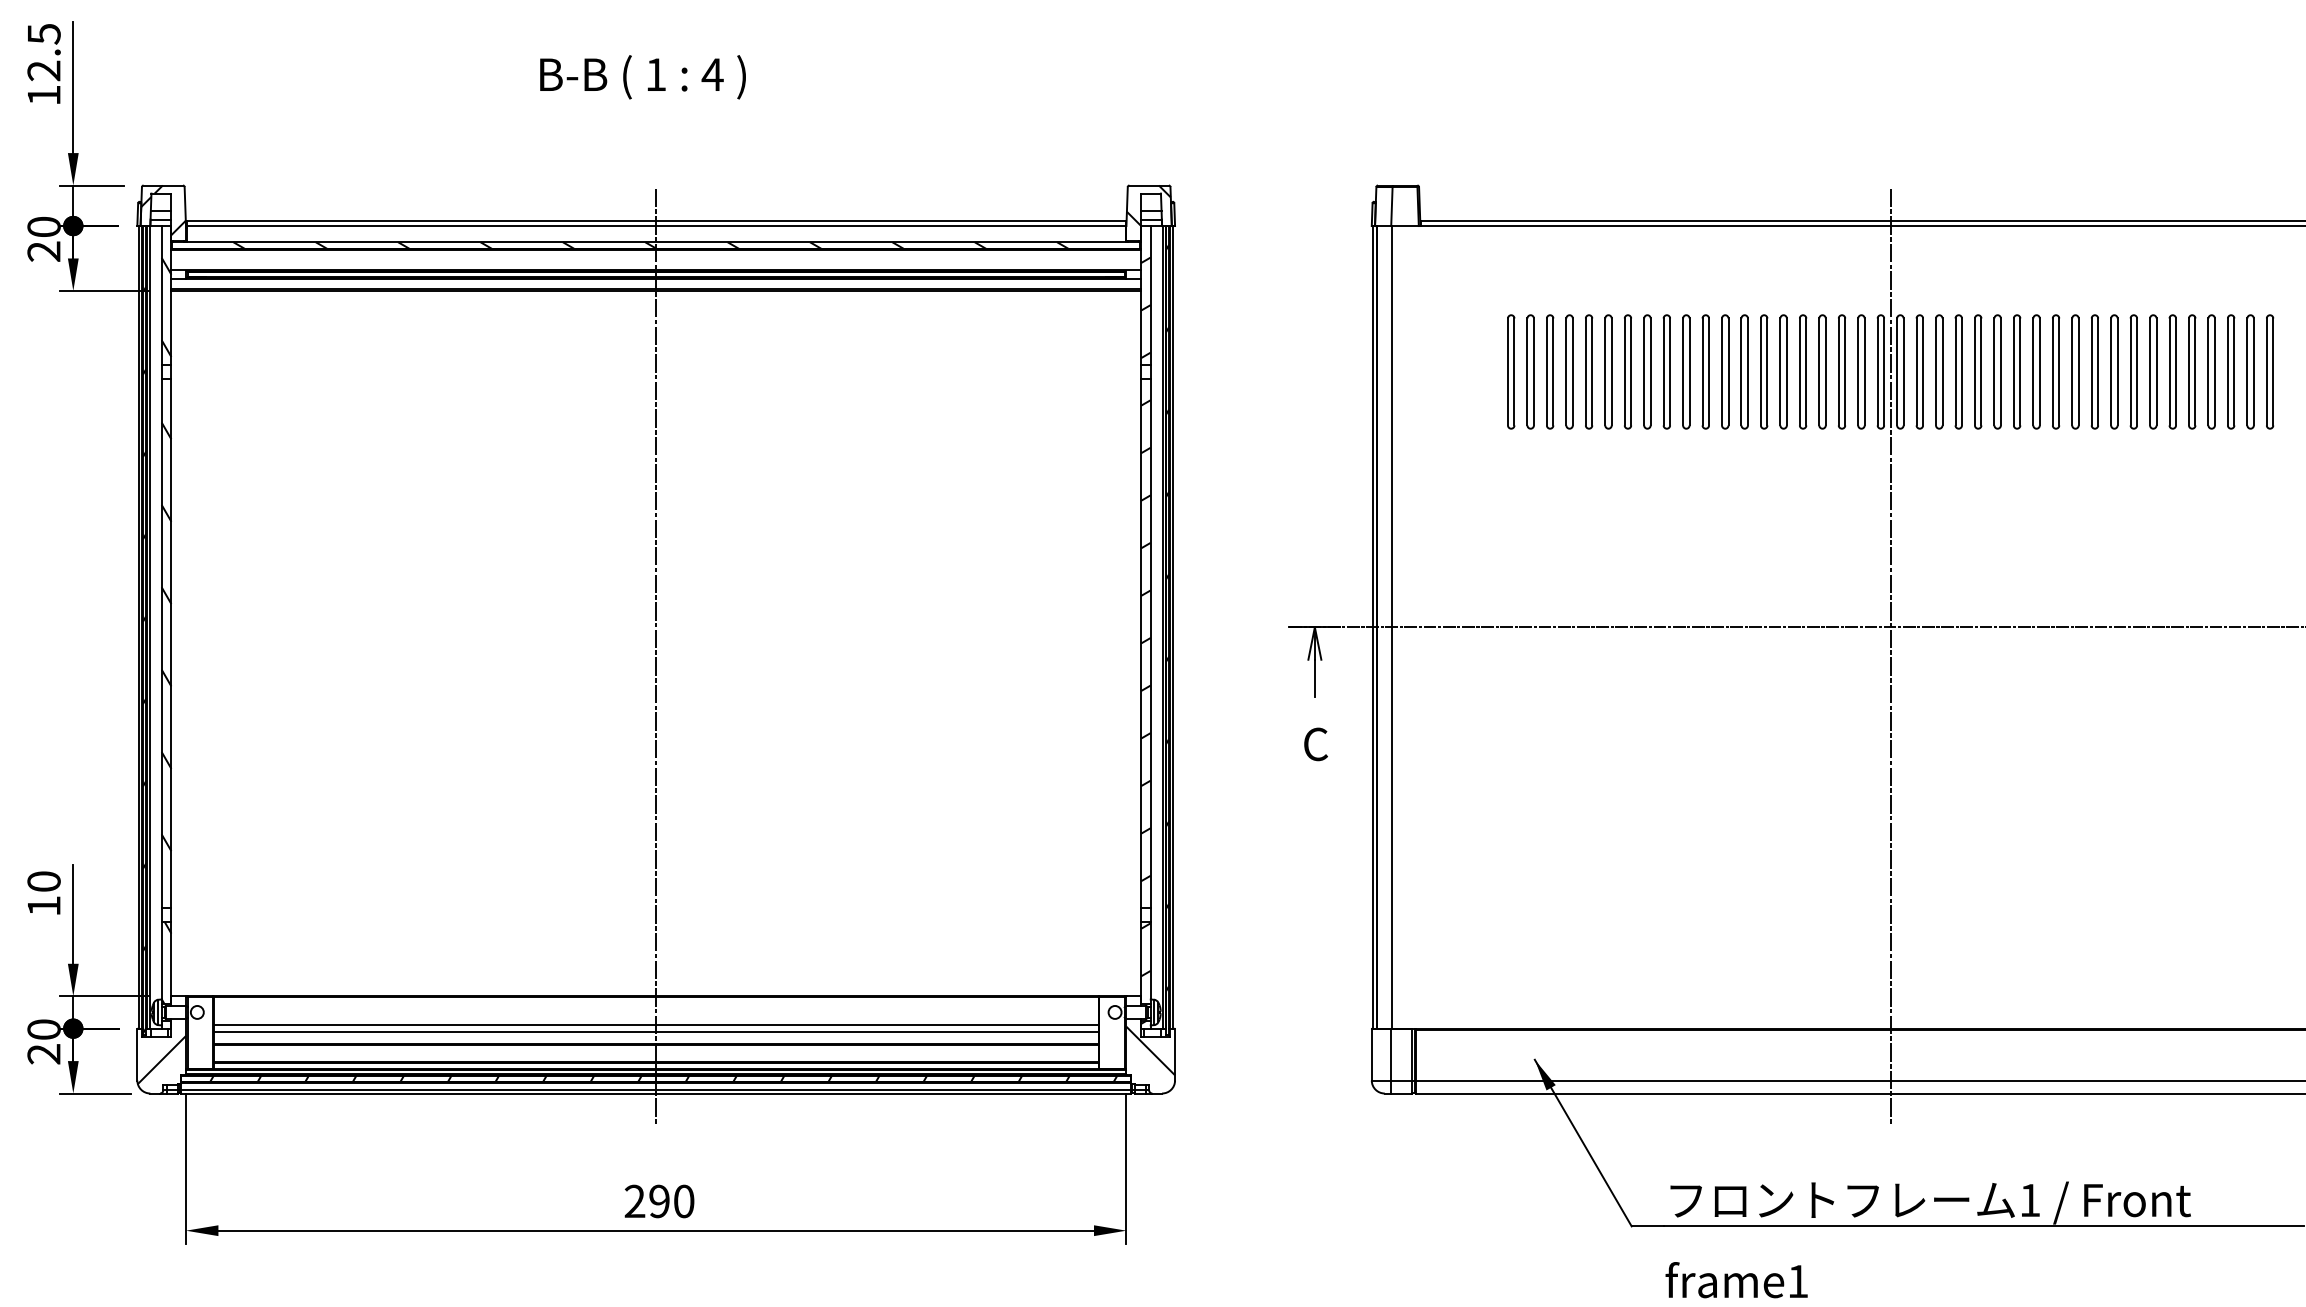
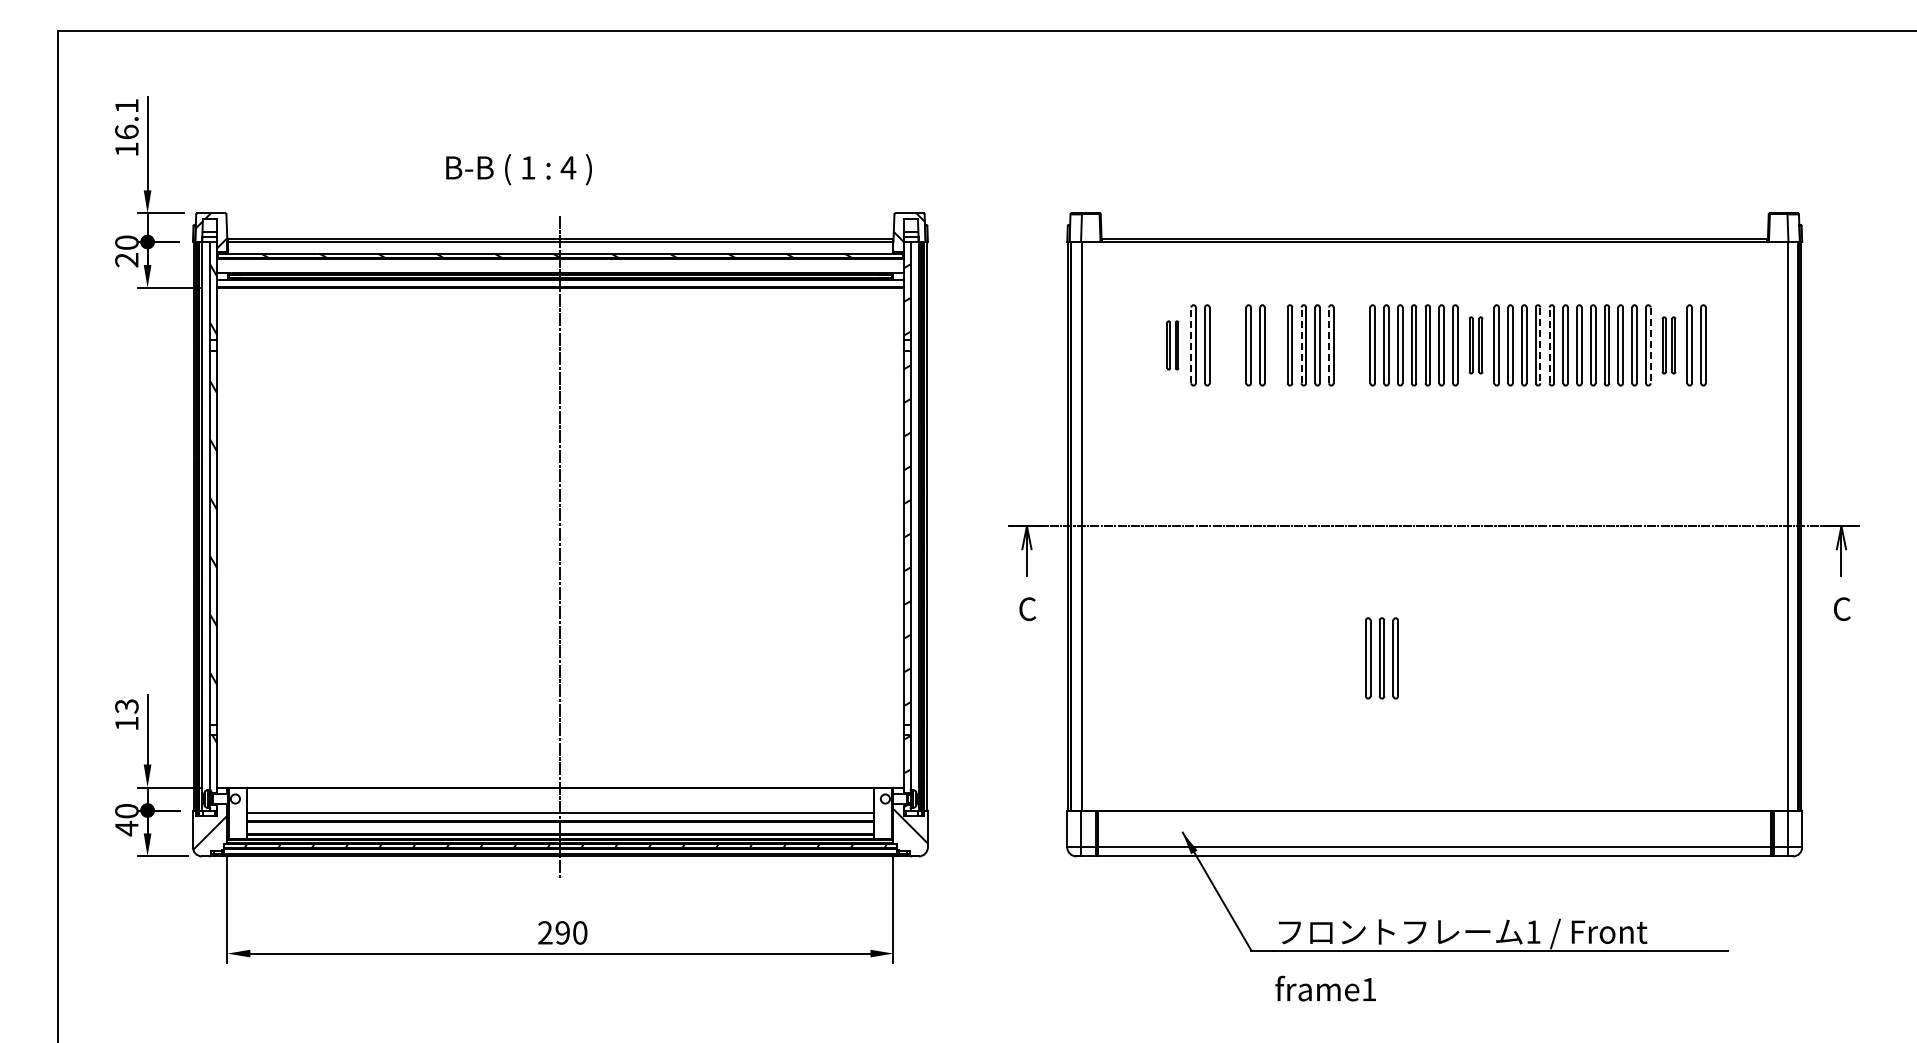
text: (43, 53) -> (126, 119), 12.5 -> 16.1
text: (642, 77) -> (518, 169), moved
part: (1520, 372) -> (1172, 345), size x0.6
line: (1547, 372) -> (1191, 345), solid -> dashed
part: (1598, 372) -> (1227, 345), removed
part: (1667, 372) -> (1276, 345), removed
line: (1702, 372) -> (1301, 345), solid -> dashed
line: (1742, 372) -> (1329, 345), solid -> dashed
part: (1773, 372) -> (1351, 345), removed
part: (1948, 372) -> (1475, 345), size x0.7
line: (2039, 372) -> (1540, 345), solid -> dashed
line: (2052, 372) -> (1549, 345), solid -> dashed
line: (2195, 372) -> (1650, 345), solid -> dashed
part: (2220, 372) -> (1668, 345), size x0.7
line: (1890, 657) -> (1434, 547), removed
part: (1815, 814) -> (1381, 658), added
text: (43, 881) -> (126, 706), 10 -> 13
line: (654, 1025) -> (559, 808), removed
text: (43, 1054) -> (126, 828), 20 -> 40

